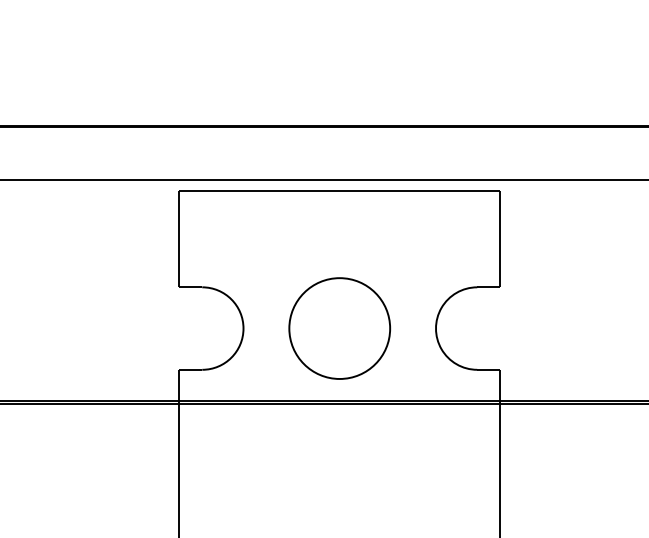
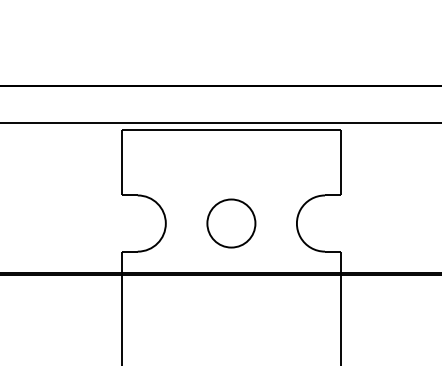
part: (339, 328) -> (231, 223), size x0.7

